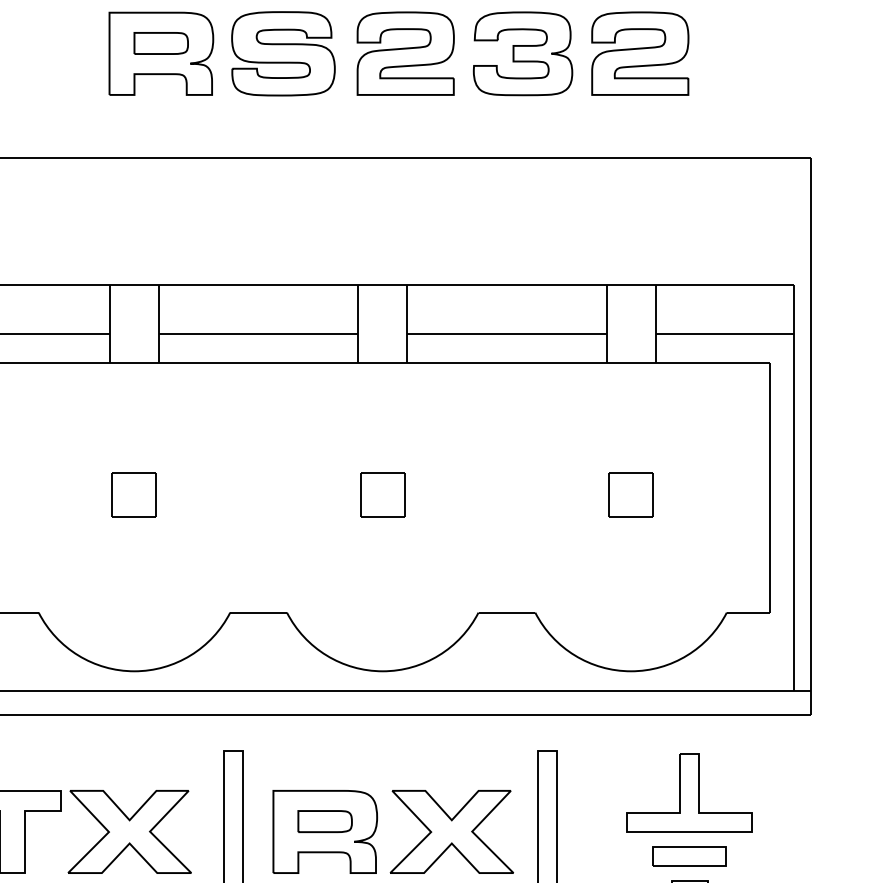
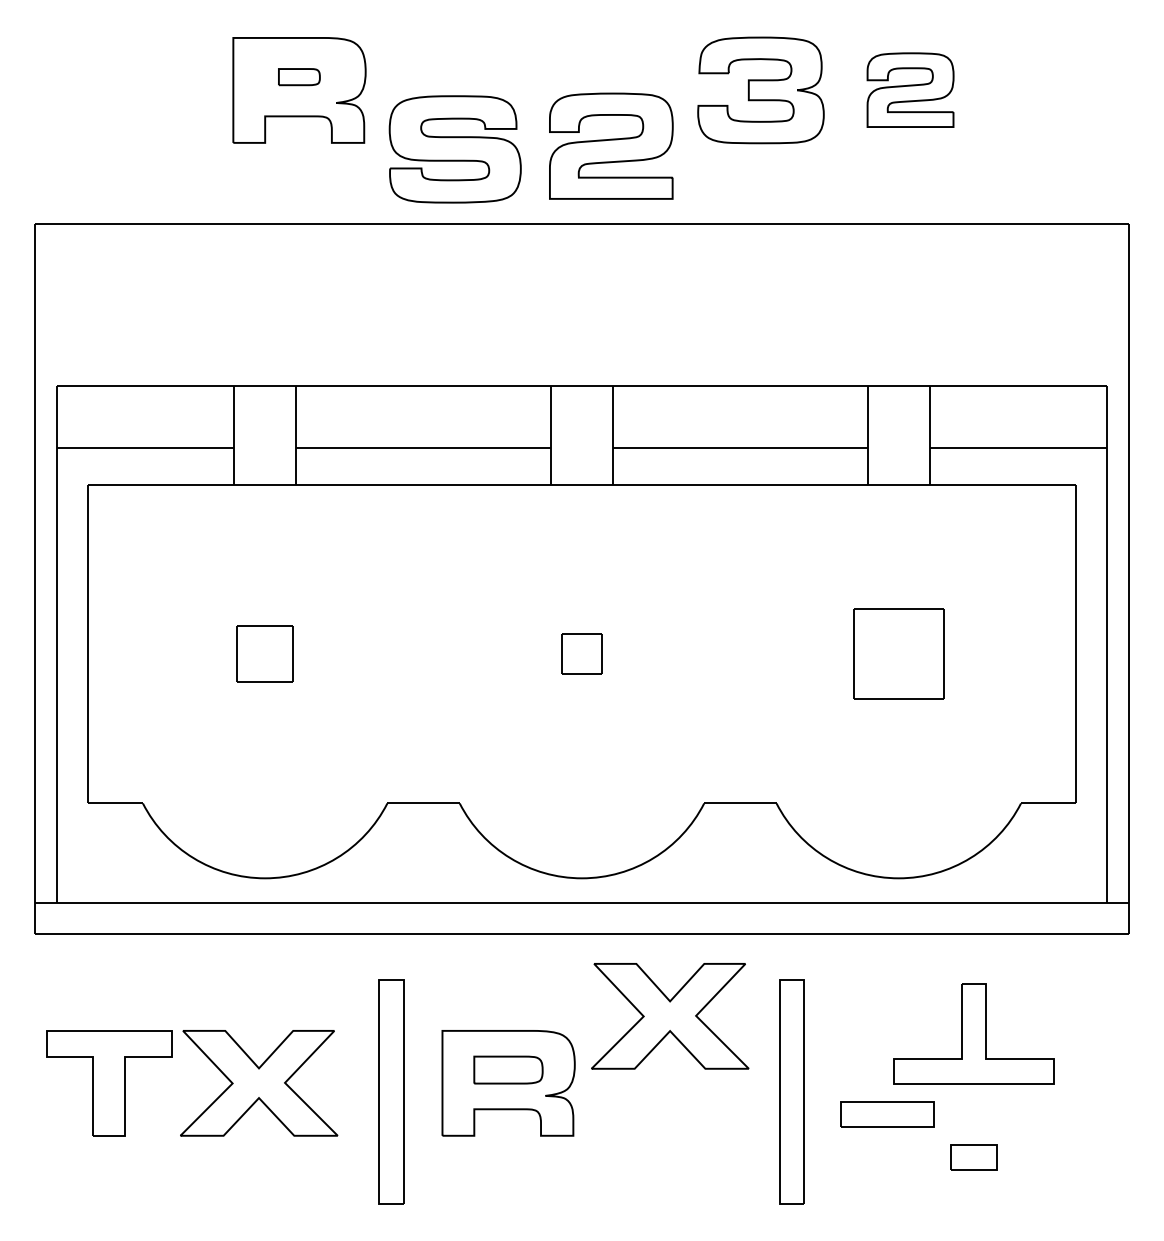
part: (161, 42) -> (299, 76), size x0.6
part: (282, 53) -> (454, 149), moved
part: (405, 53) -> (611, 145), moved
part: (640, 53) -> (910, 89), size x0.7
part: (382, 495) -> (581, 653), size x0.7
part: (630, 495) -> (898, 653), size x1.6
part: (452, 832) -> (670, 1016), moved
part: (689, 856) -> (887, 1114), moved

